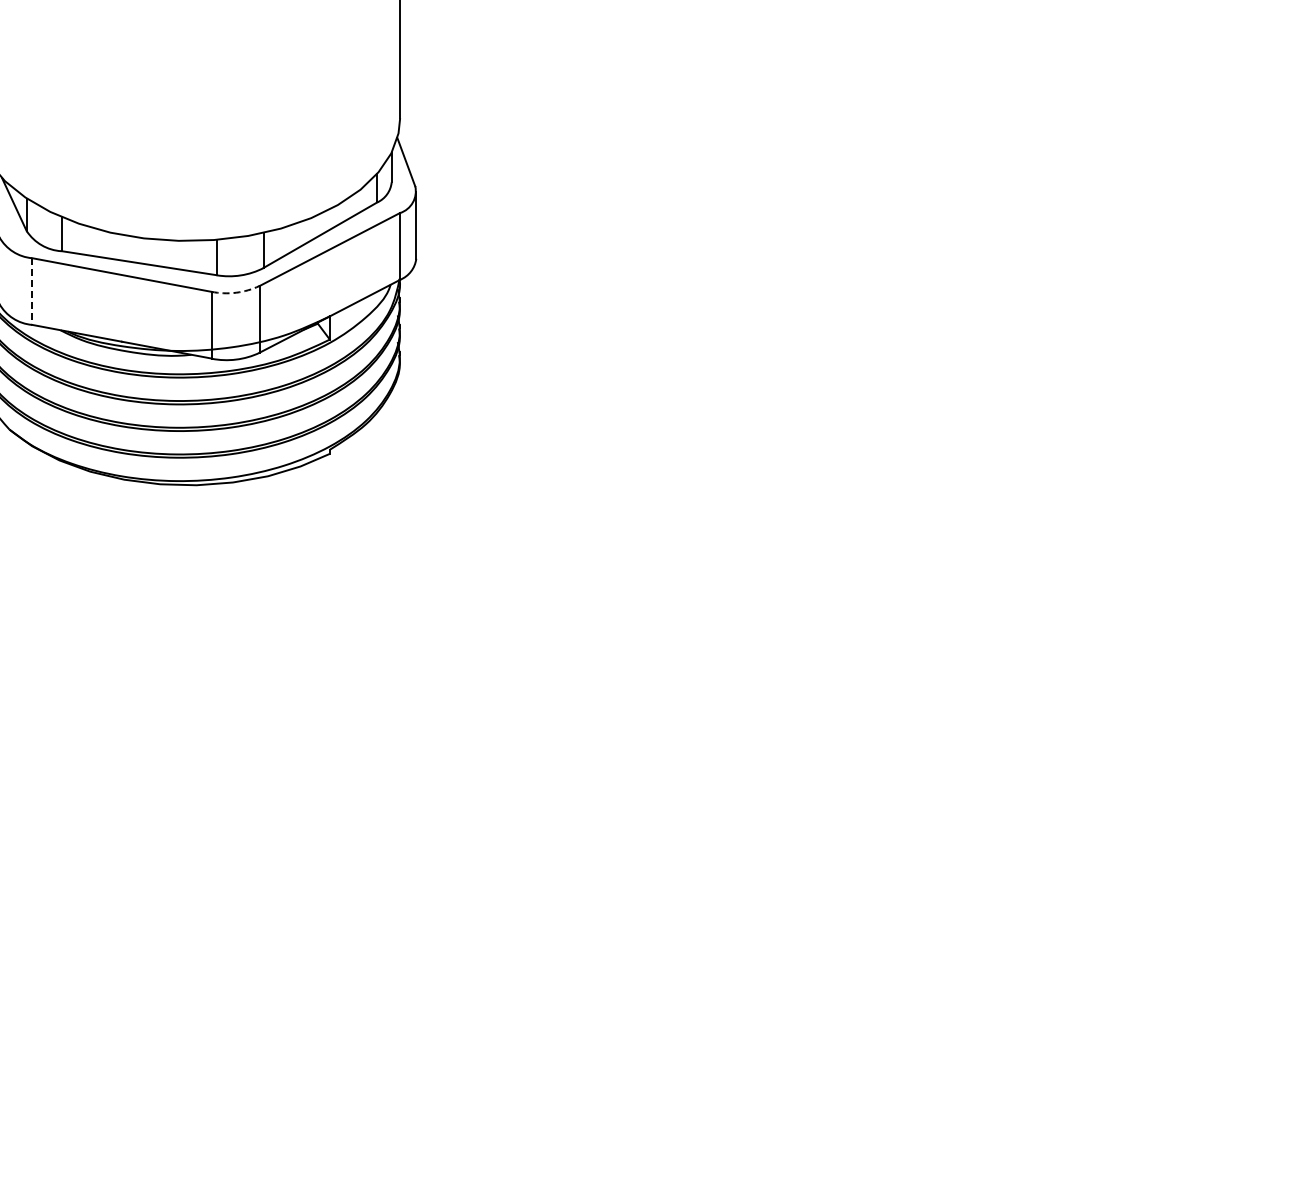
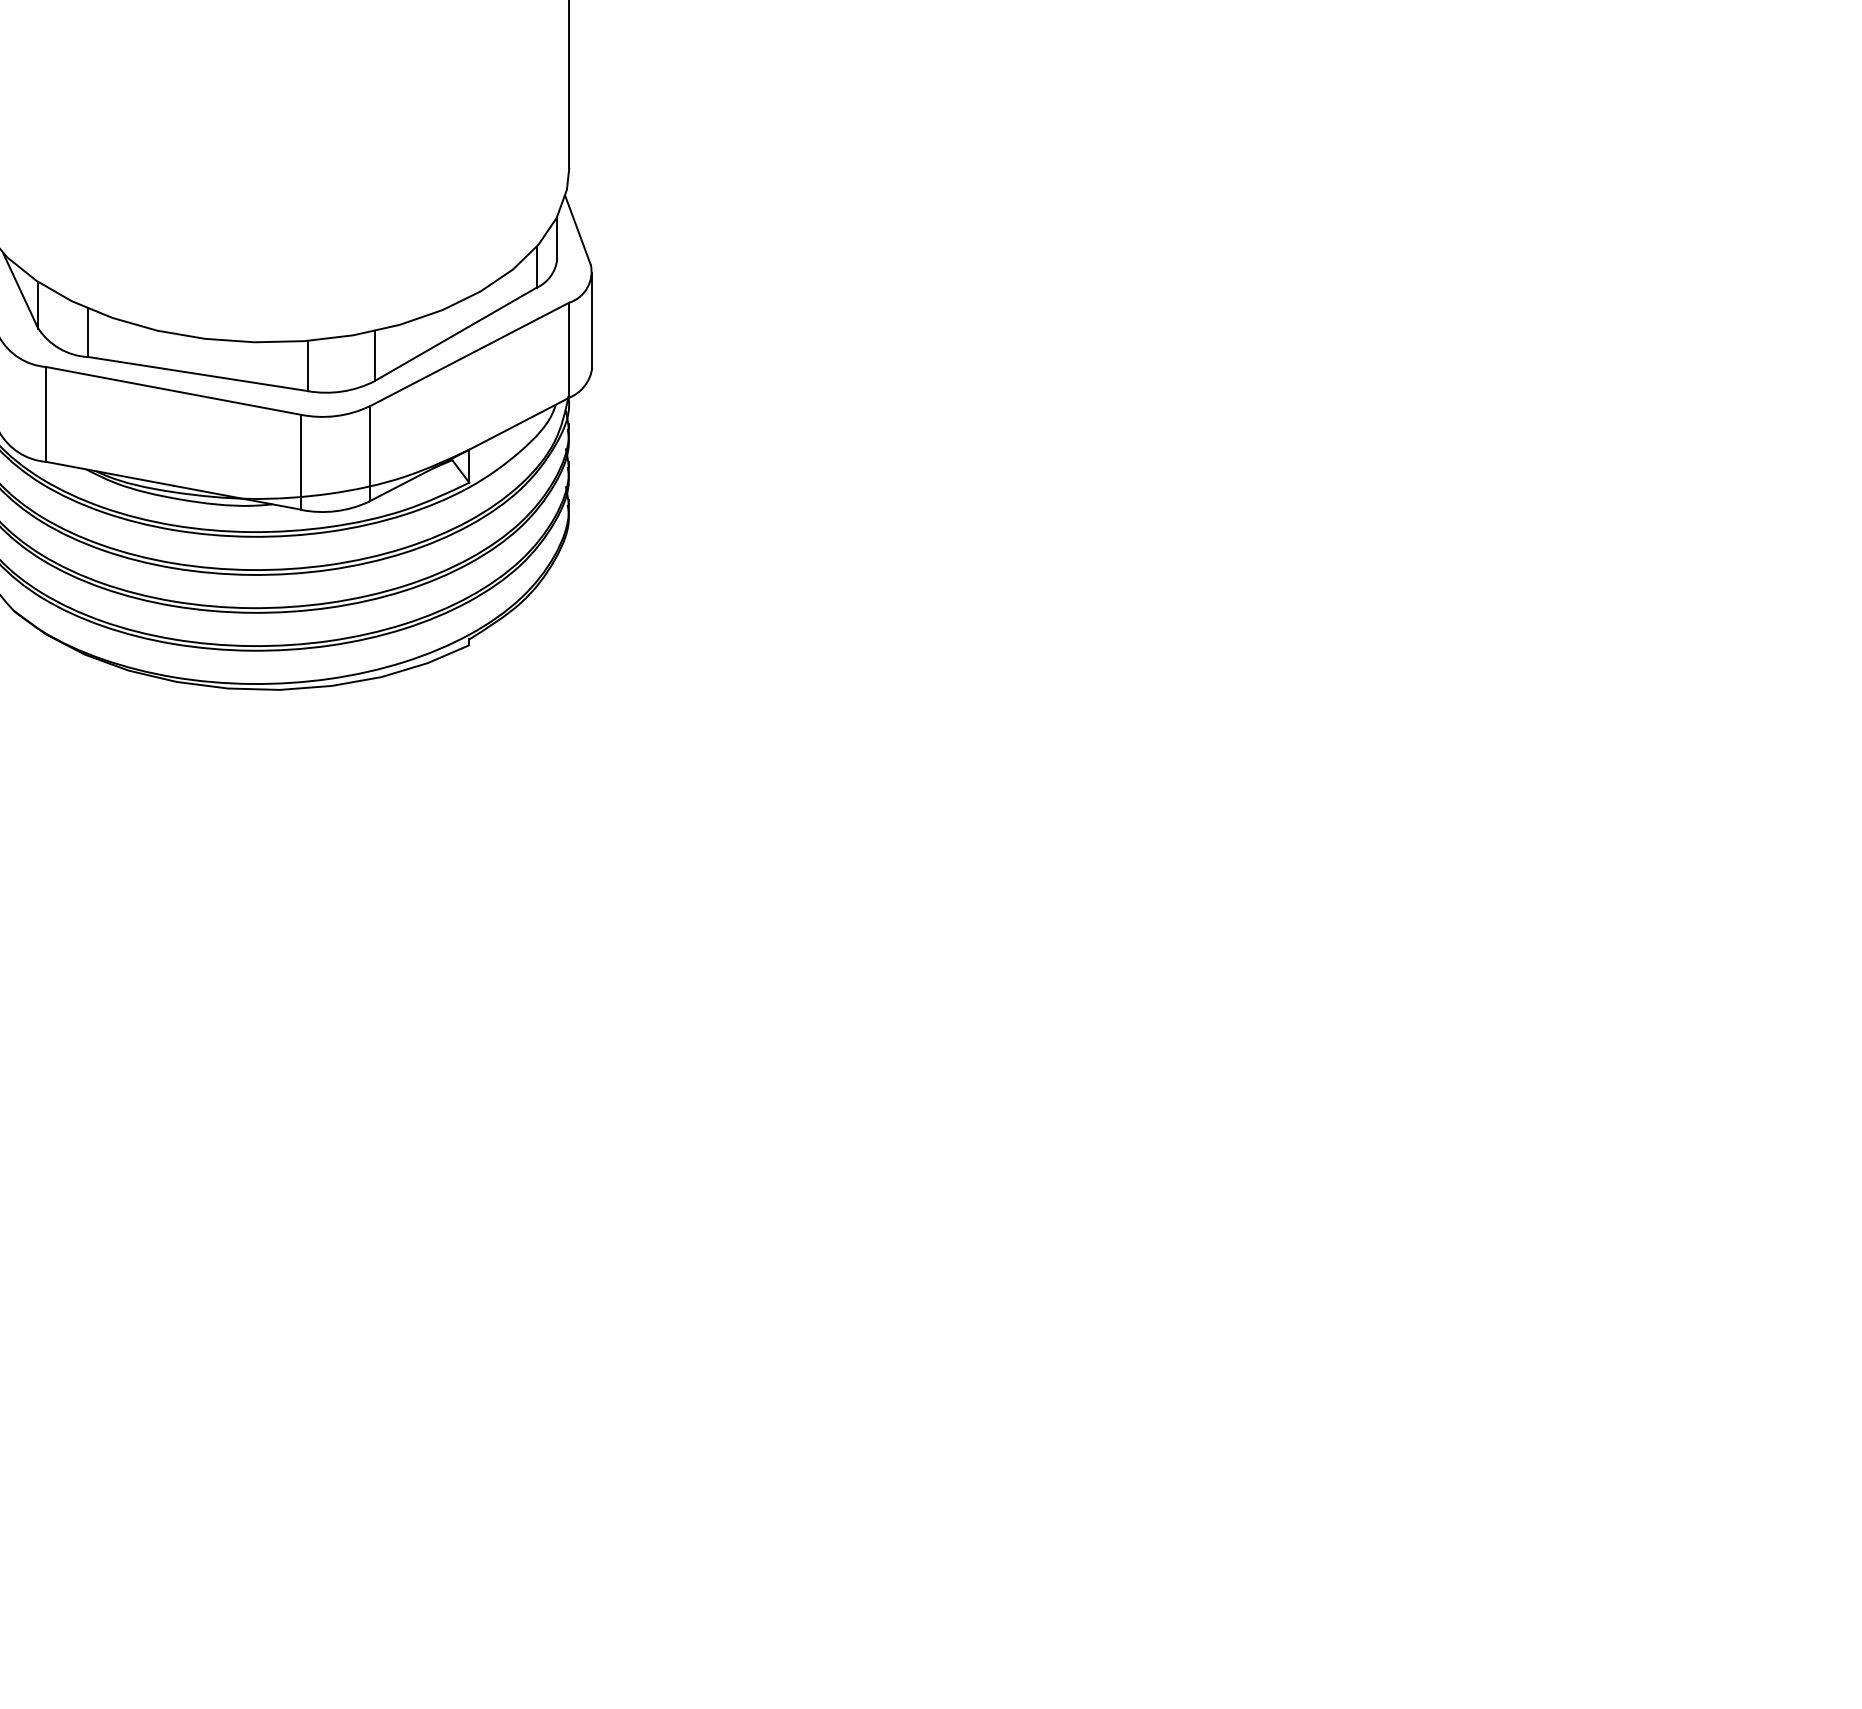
line: (32, 292) -> (46, 415), dashed -> solid
arc: (236, 292) -> (336, 415), dashed -> solid

